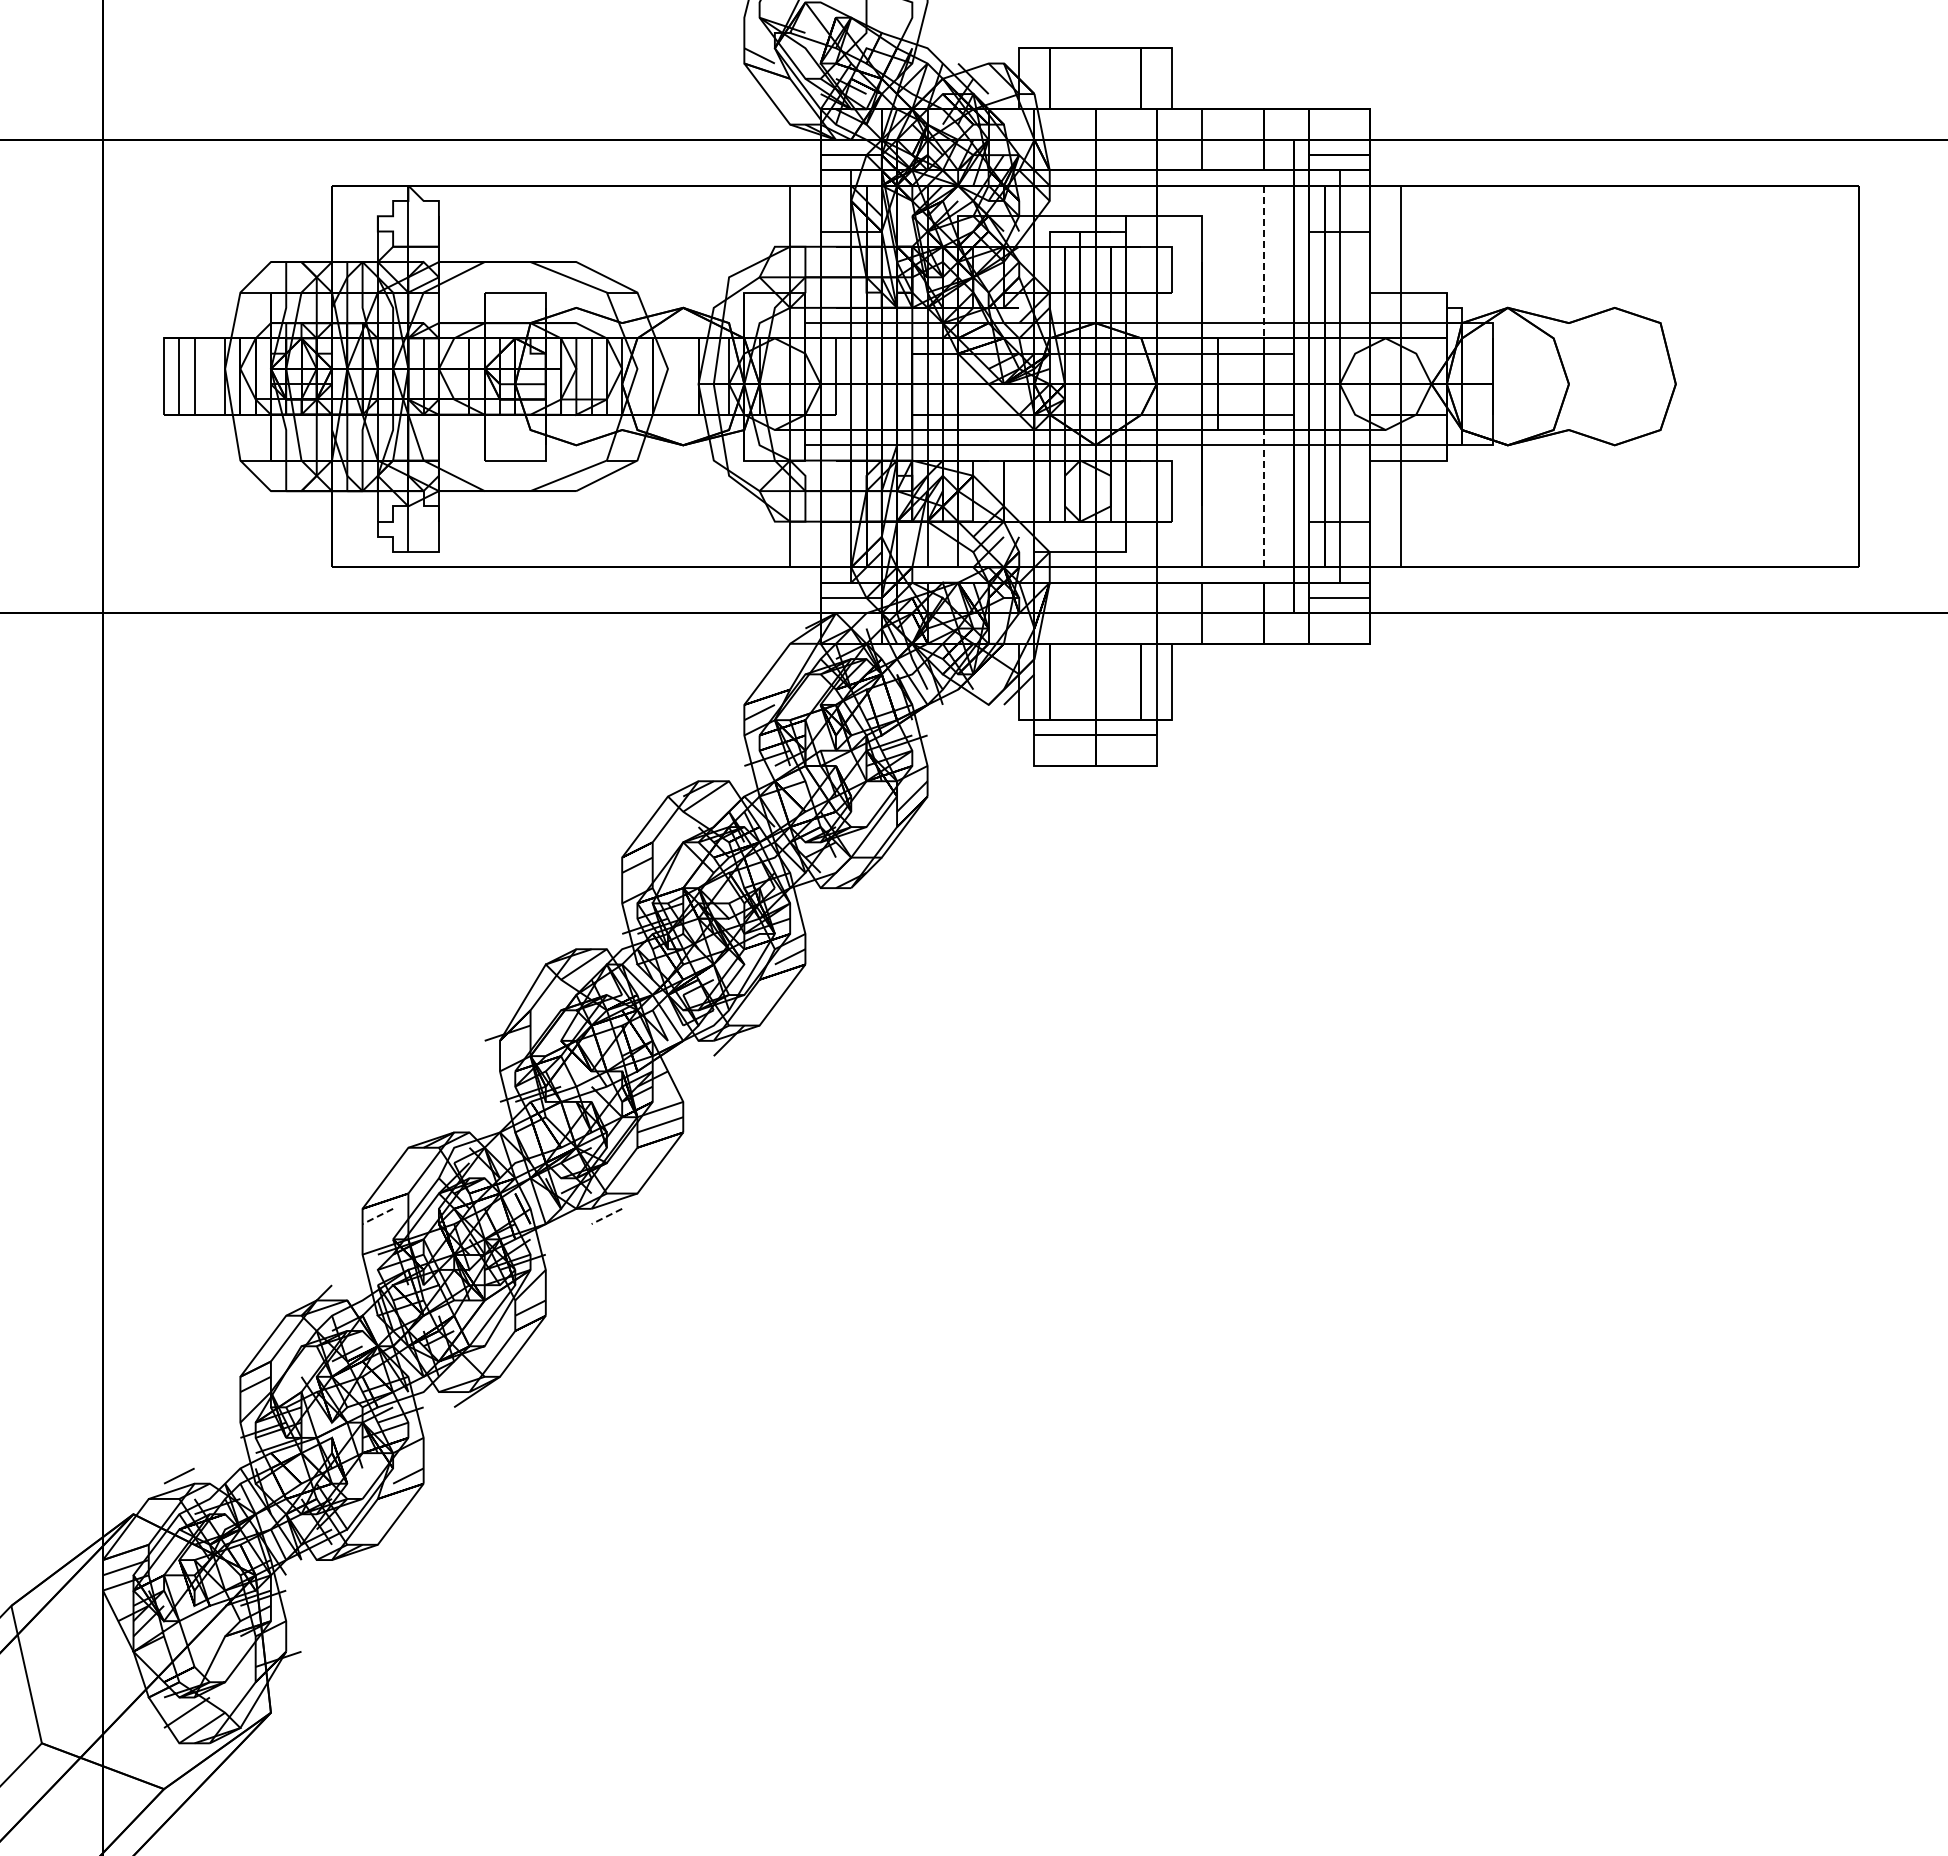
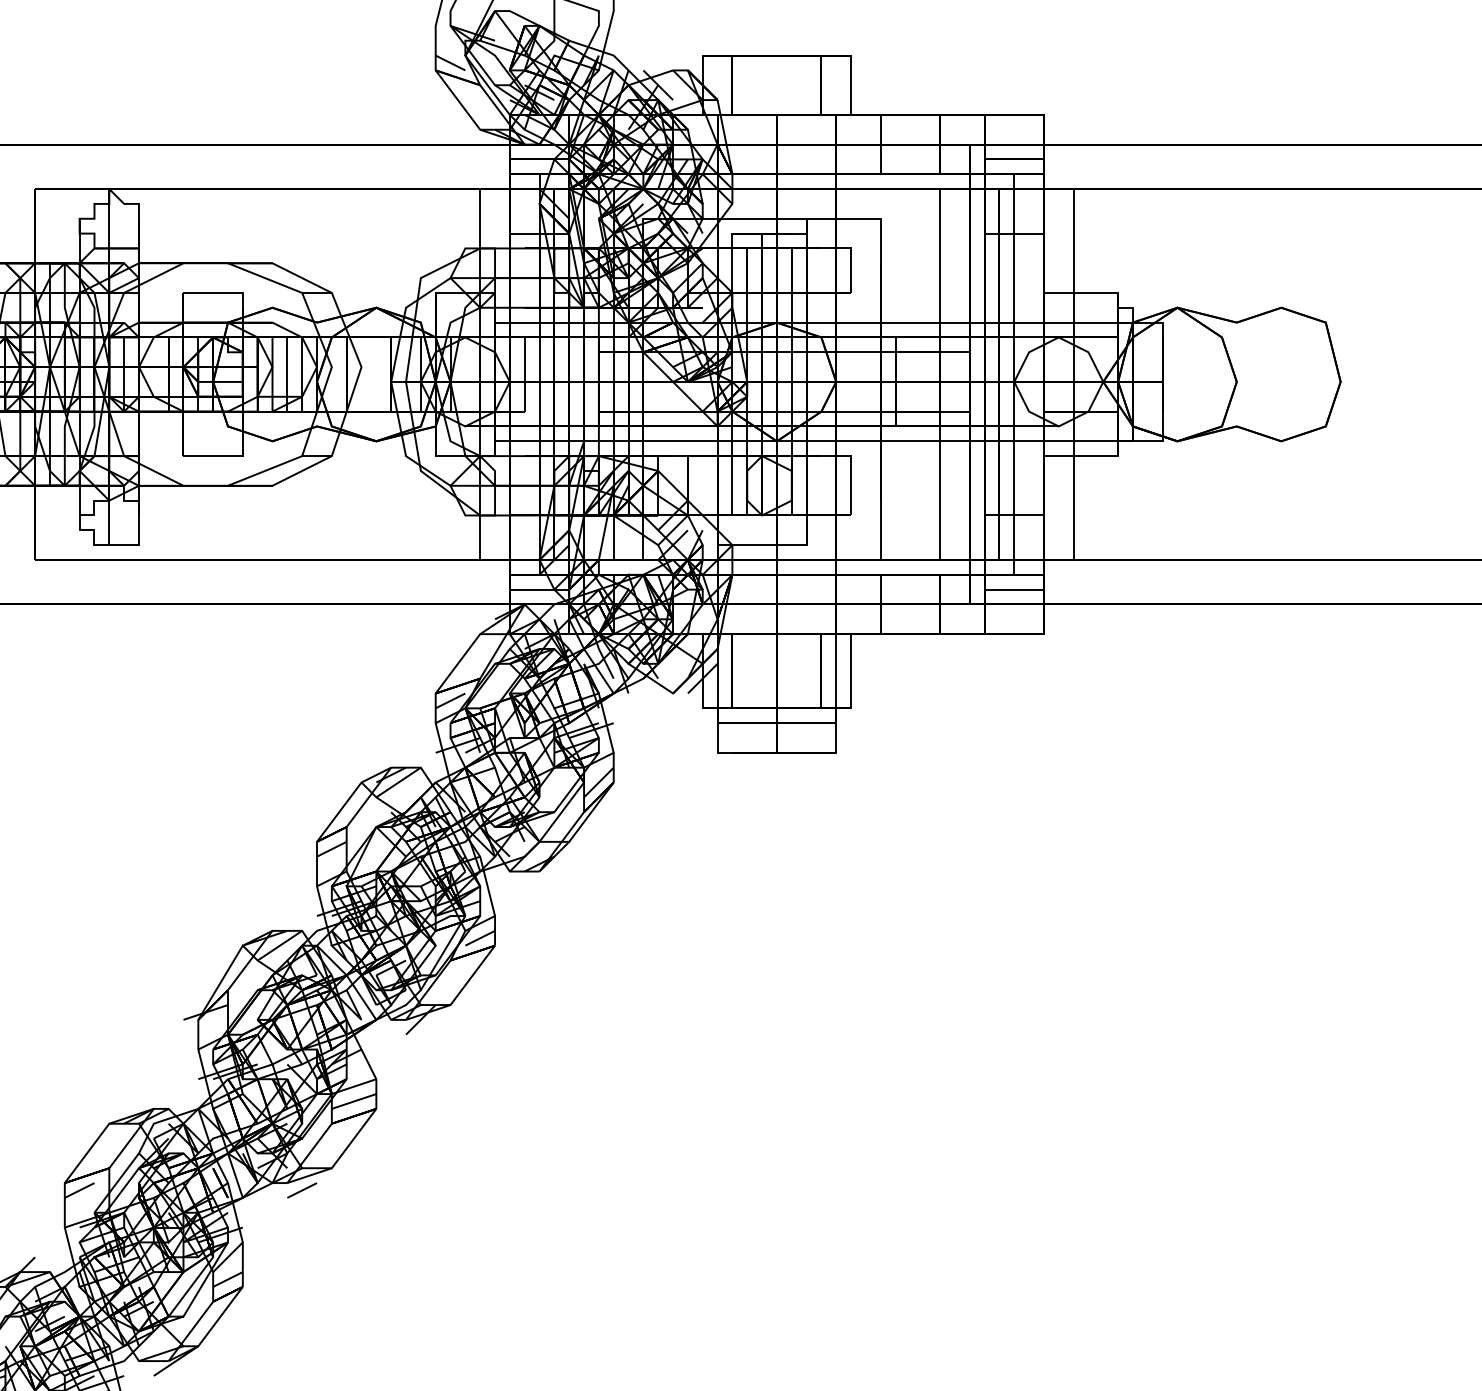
line: (1263, 376) -> (940, 374), dashed -> solid
line: (377, 1216) -> (79, 1190), dashed -> solid
line: (606, 1216) -> (301, 1190), dashed -> solid

